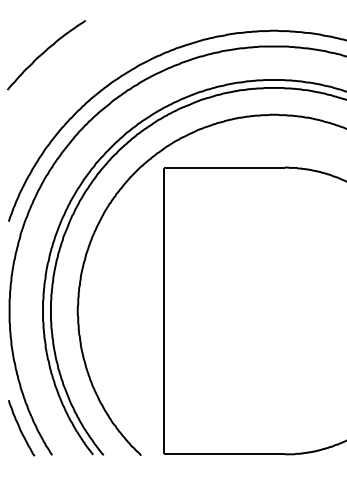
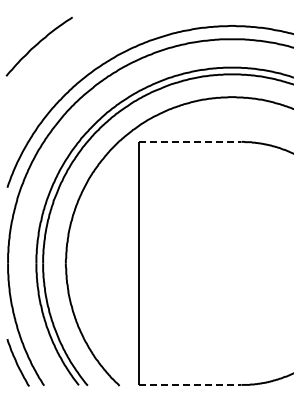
line: (224, 167) -> (190, 141), solid -> dashed
line: (224, 453) -> (190, 384), solid -> dashed

